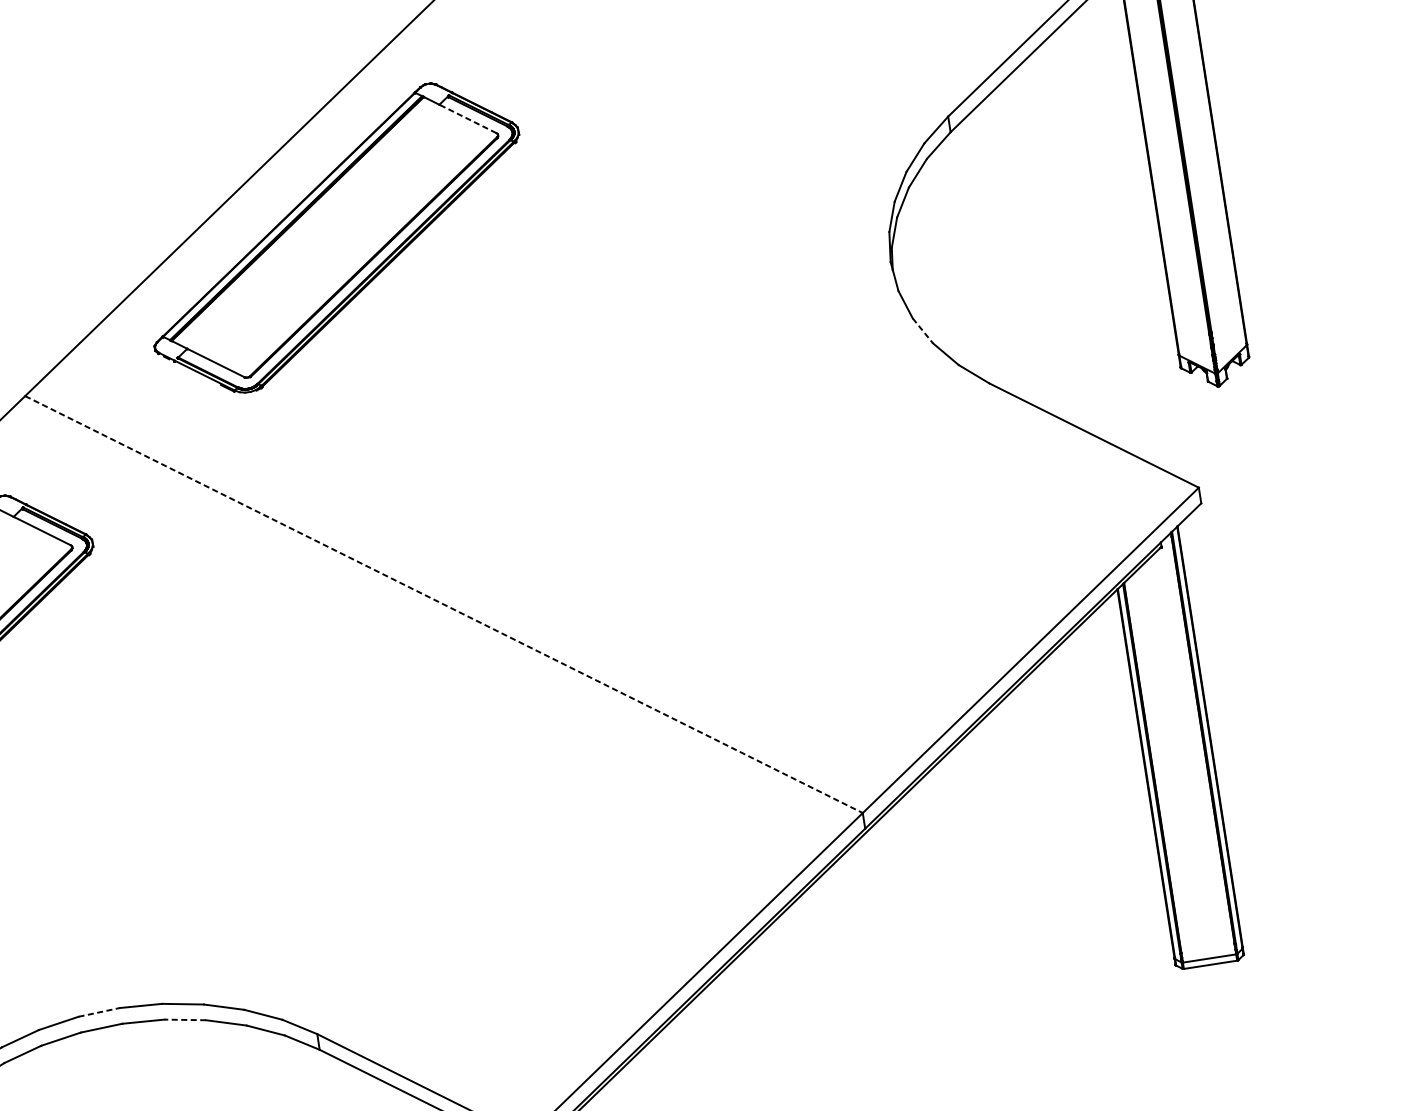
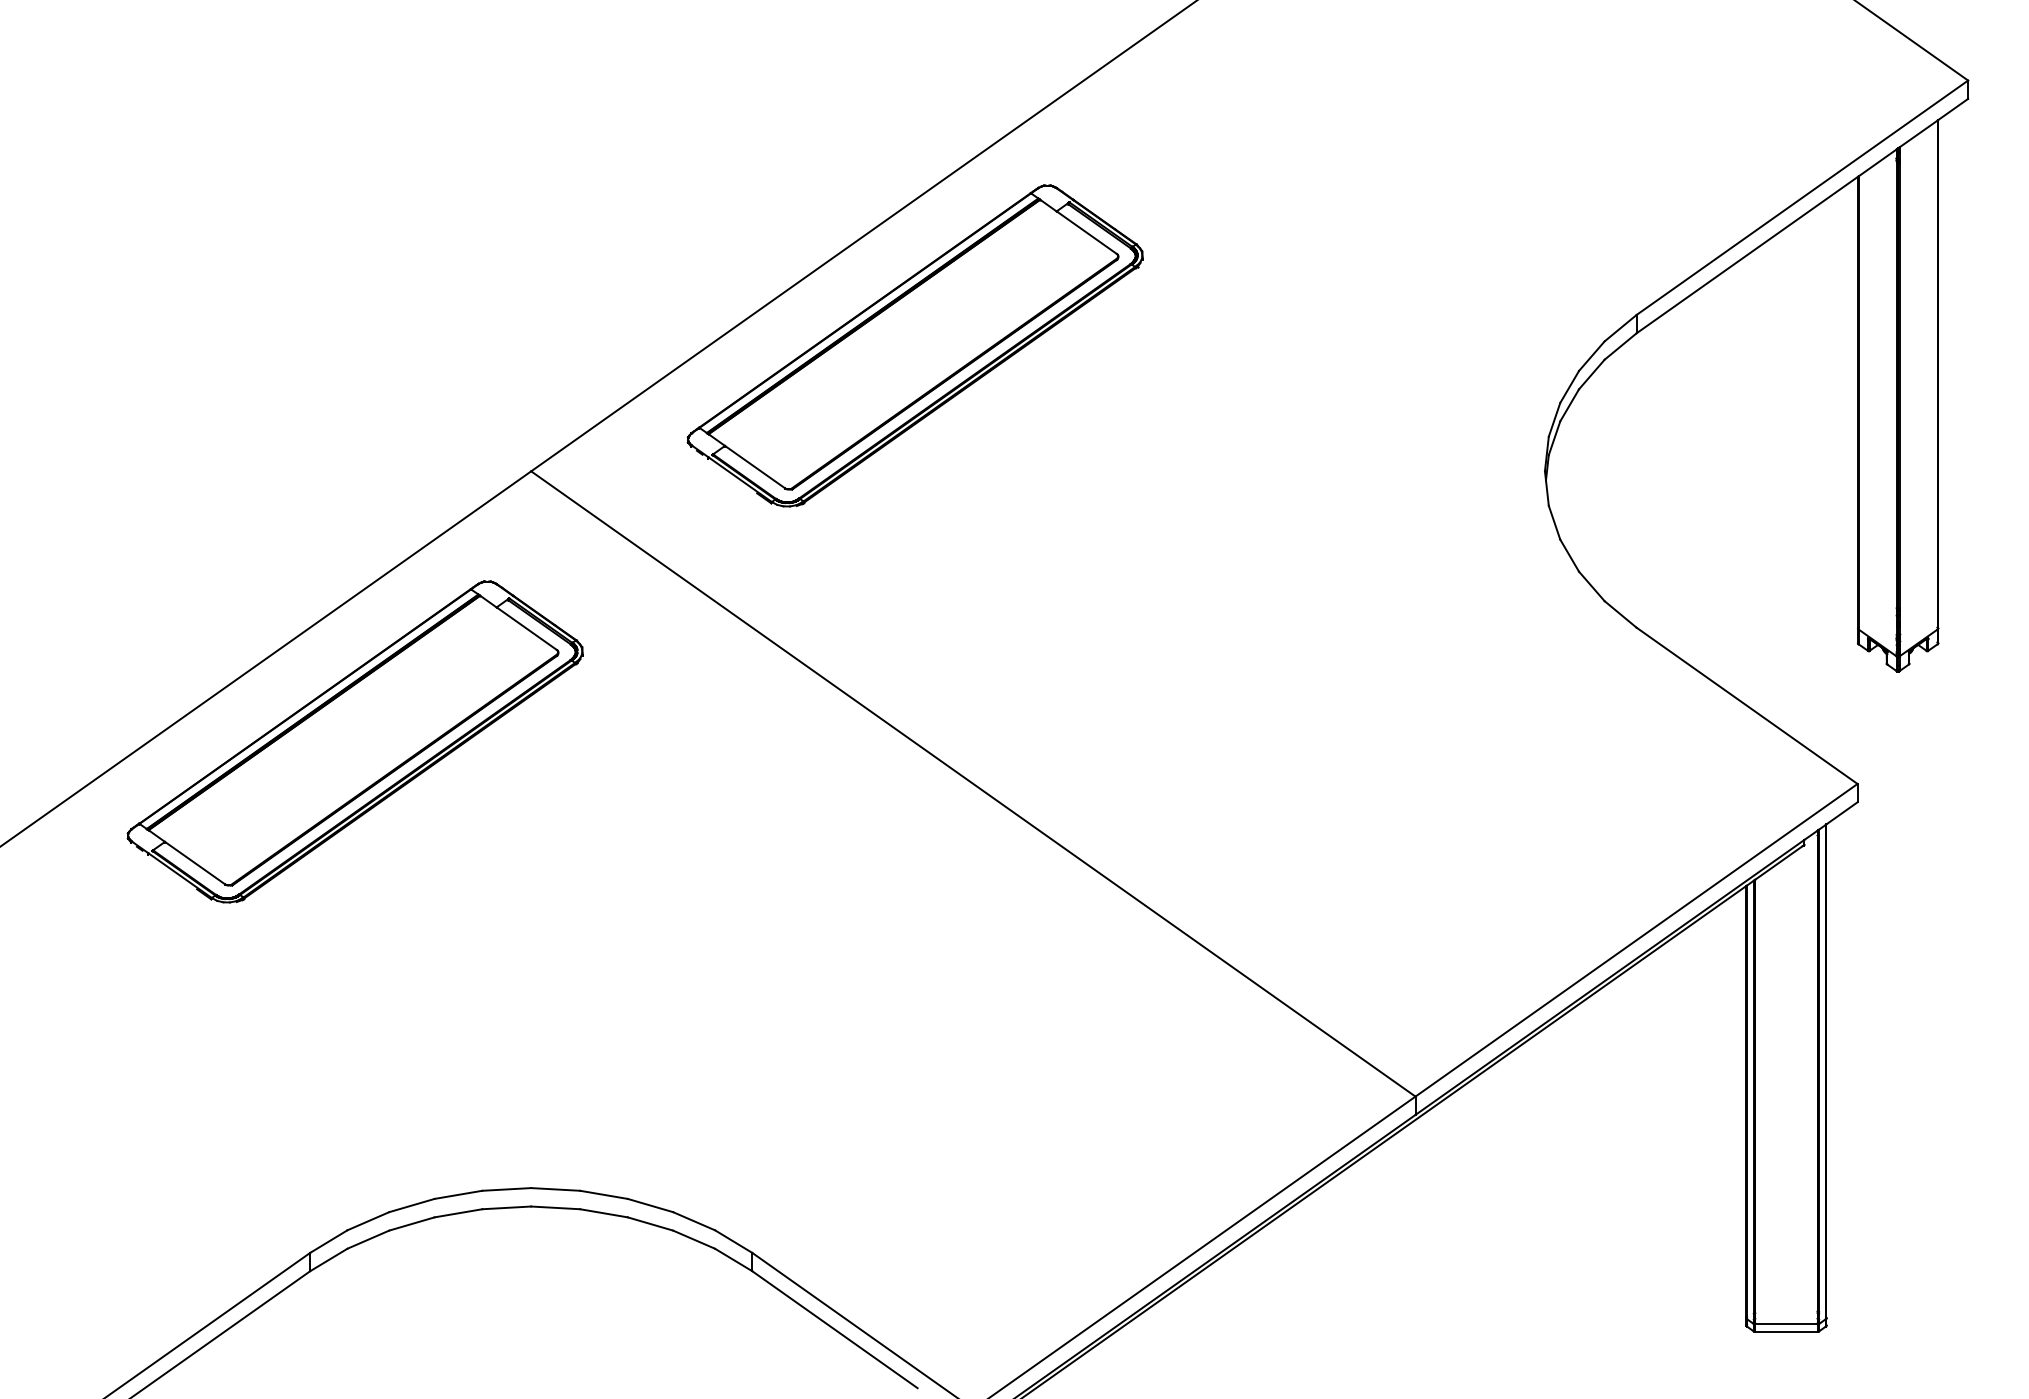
line: (467, 118) -> (1086, 232), dashed -> solid
line: (922, 330) -> (1569, 555), dashed -> solid
line: (444, 604) -> (973, 783), dashed -> solid
line: (99, 1012) -> (507, 1189), dashed -> solid
line: (185, 1020) -> (603, 1213), dashed -> solid

